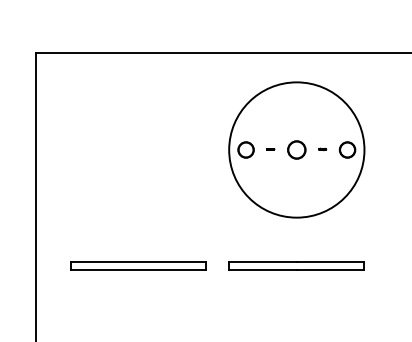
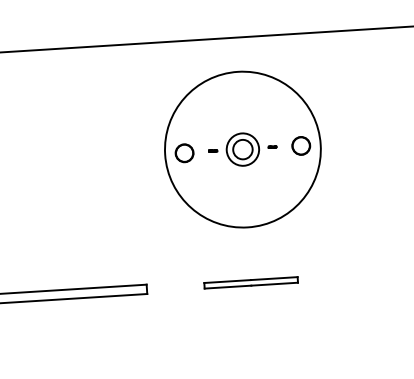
circle: (296, 149) -> (242, 149), size x1.6
part: (296, 265) -> (250, 282), size x0.6

